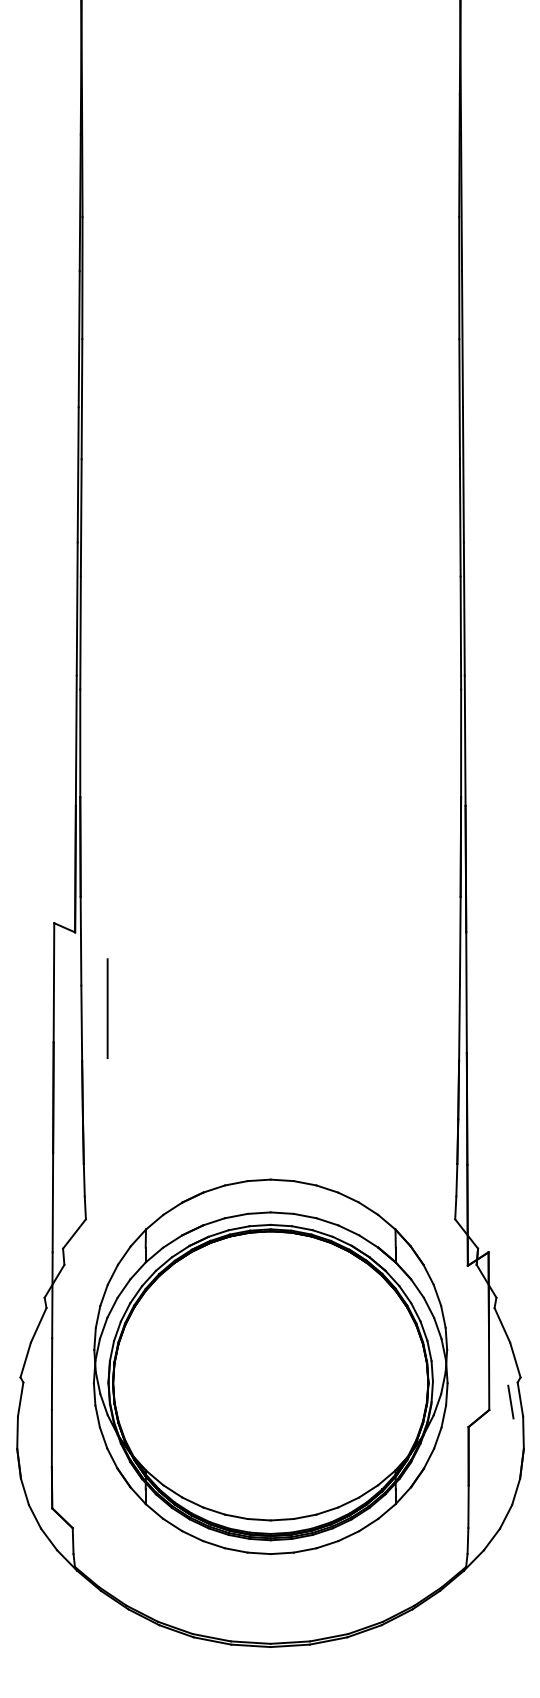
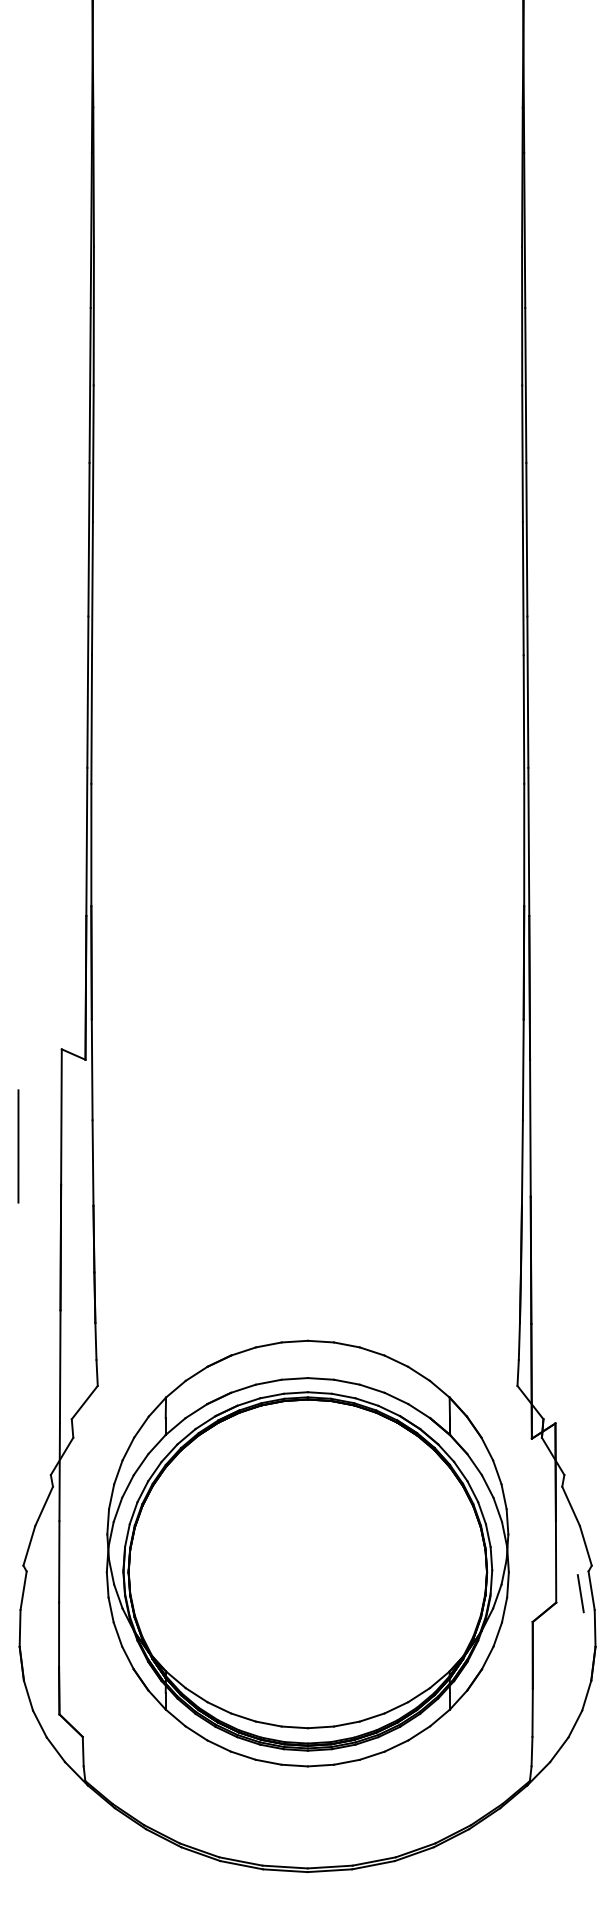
line: (107, 1008) -> (18, 1146), moved

